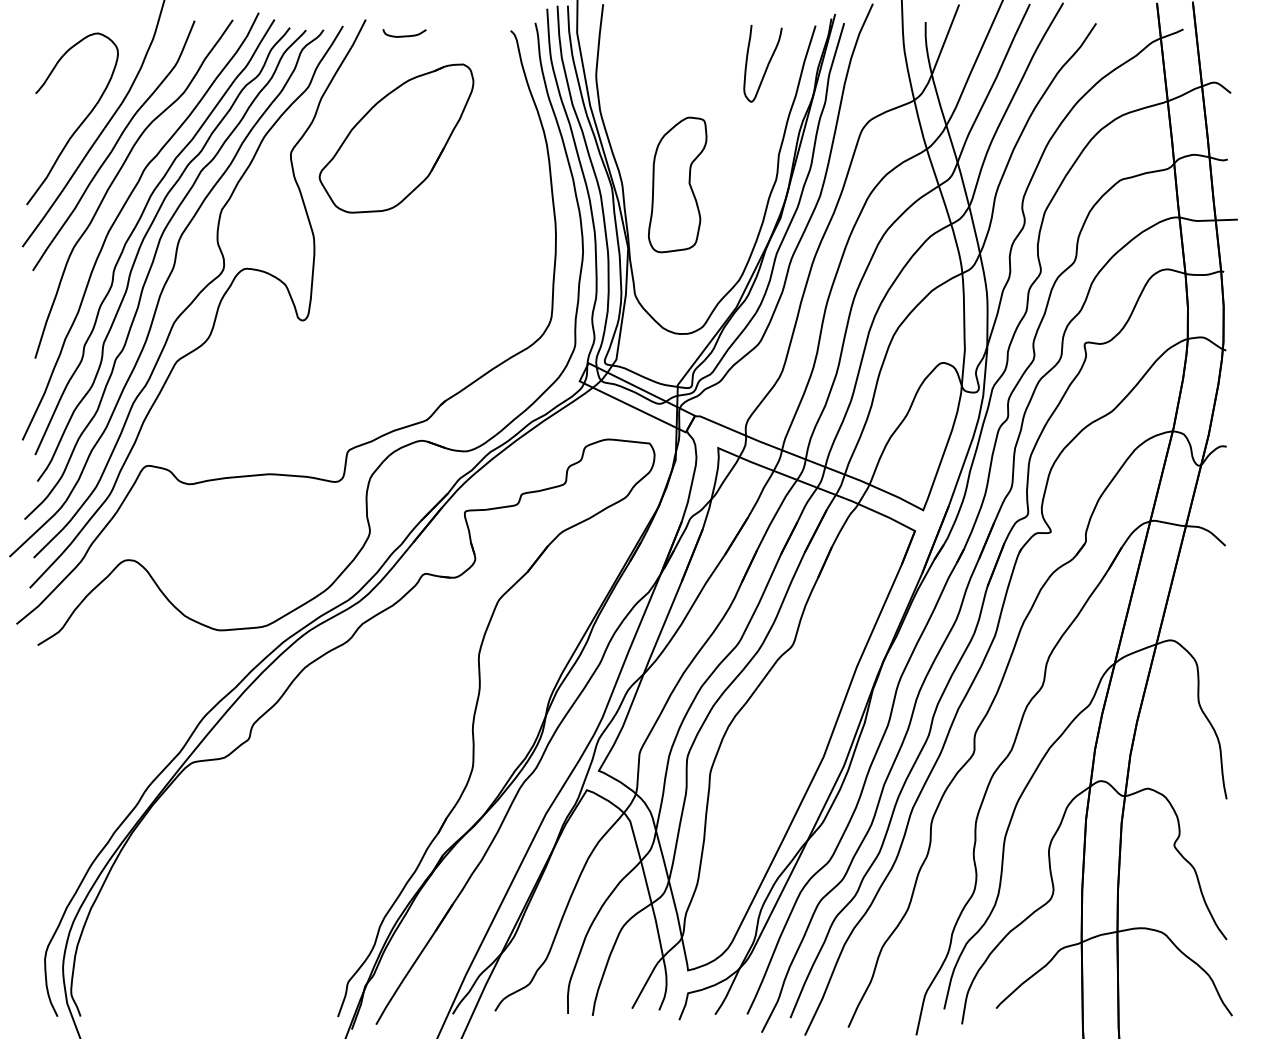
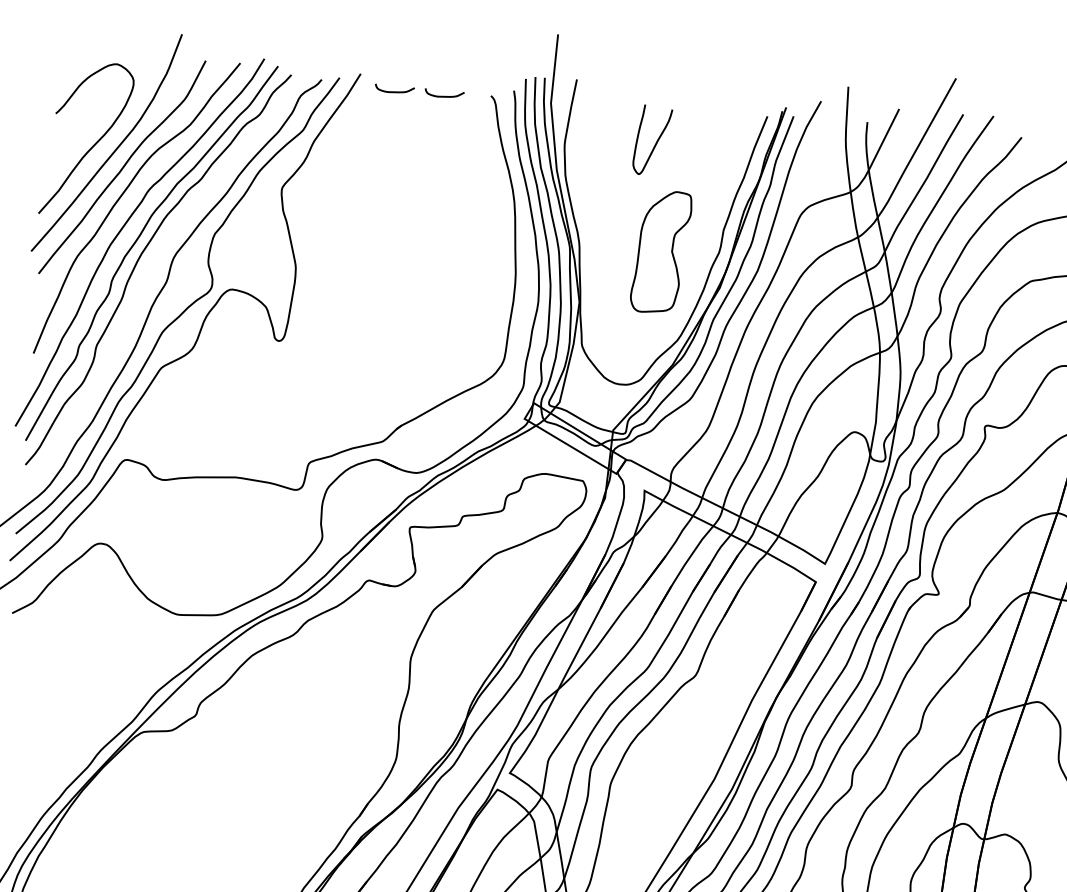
curve: (459, 35) -> (444, 95), added
curve: (767, 63) -> (656, 140), moved
part: (396, 138) -> (378, 183), removed
part: (677, 184) -> (661, 251), moved
curve: (151, 268) -> (146, 281), removed

